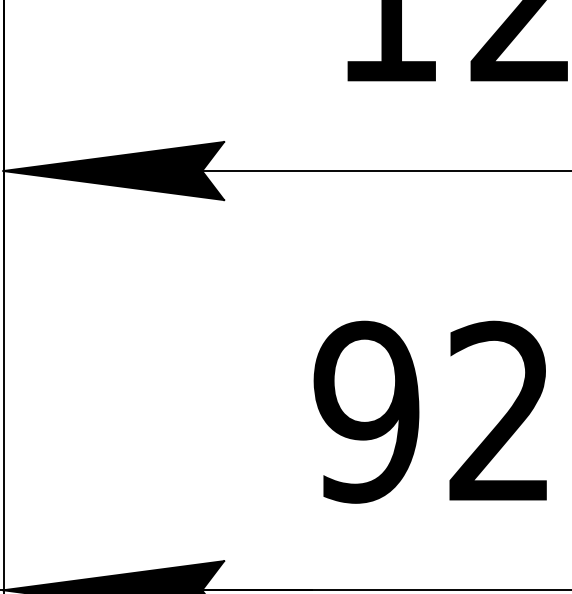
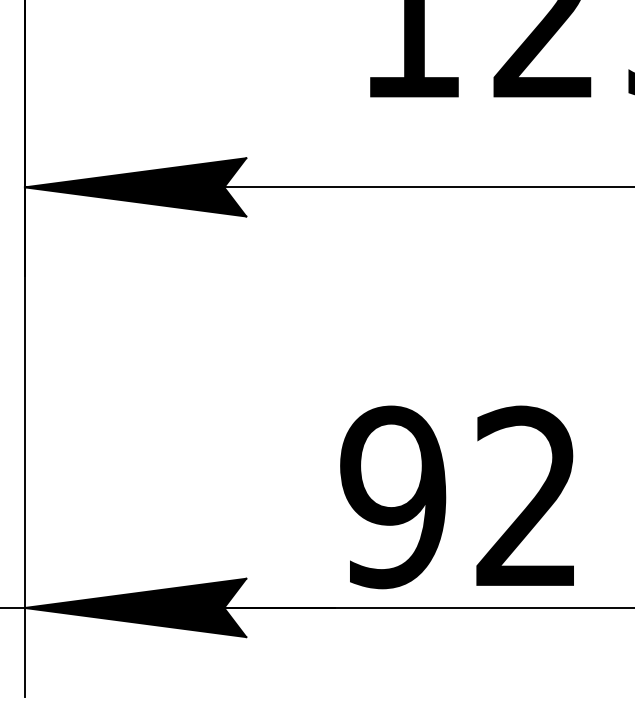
text: (429, 412) -> (456, 497), moved

